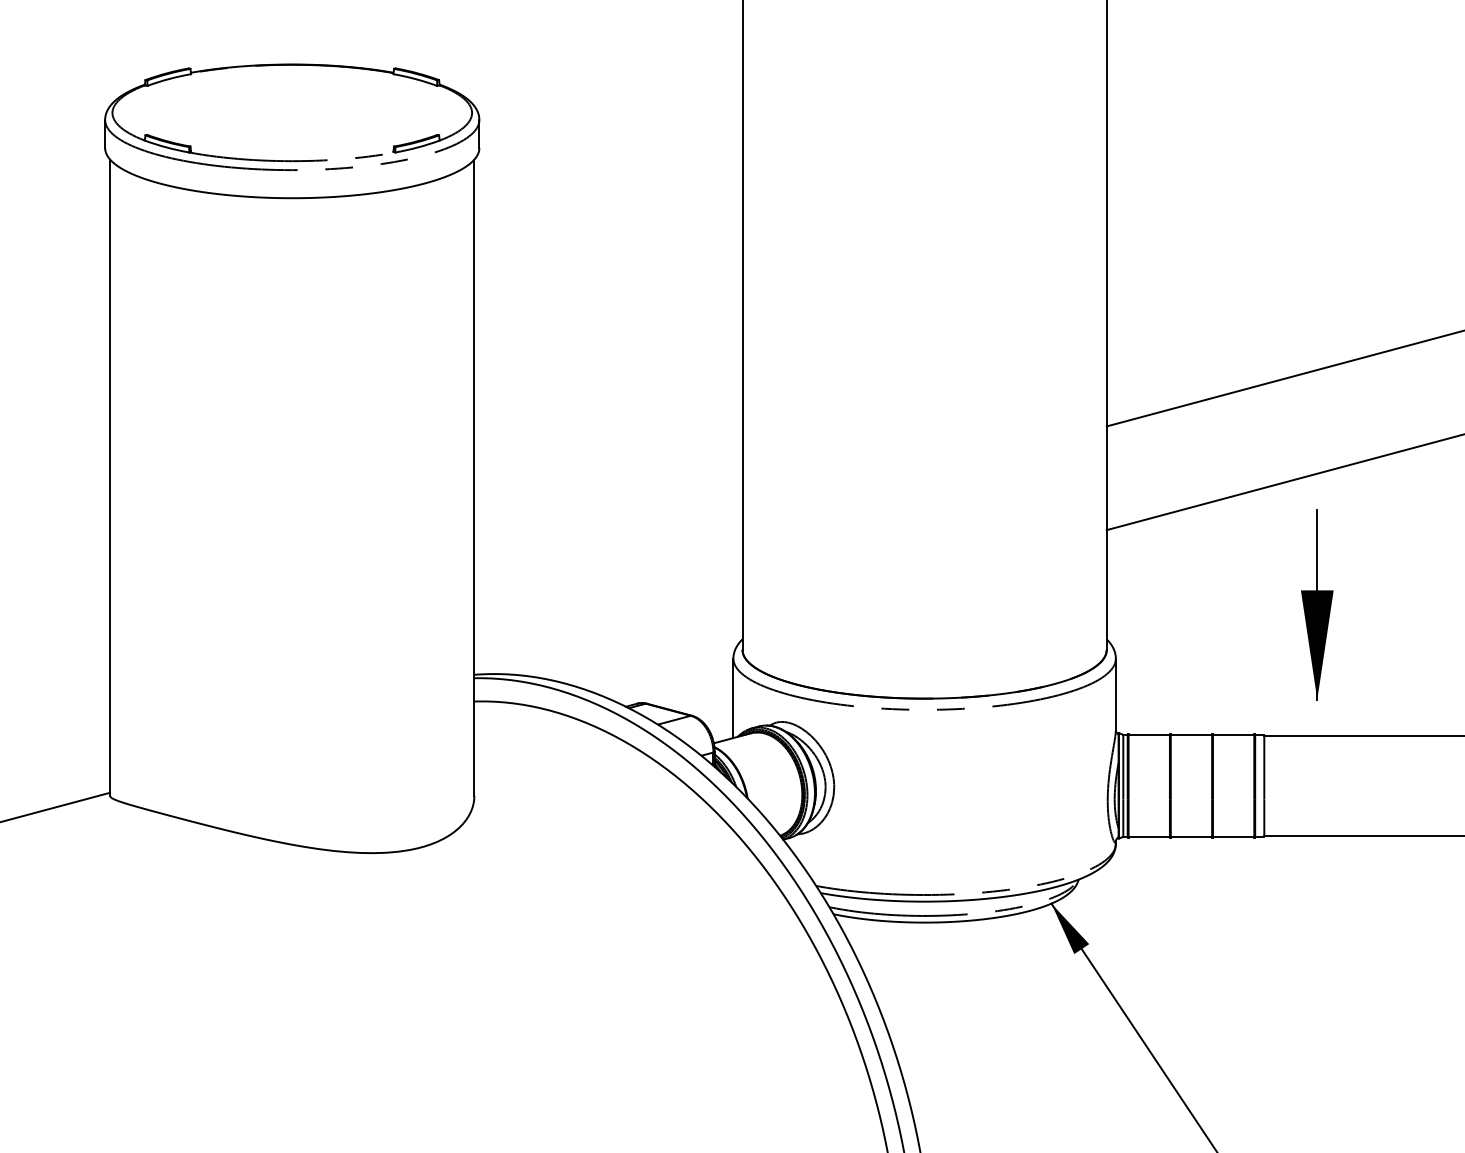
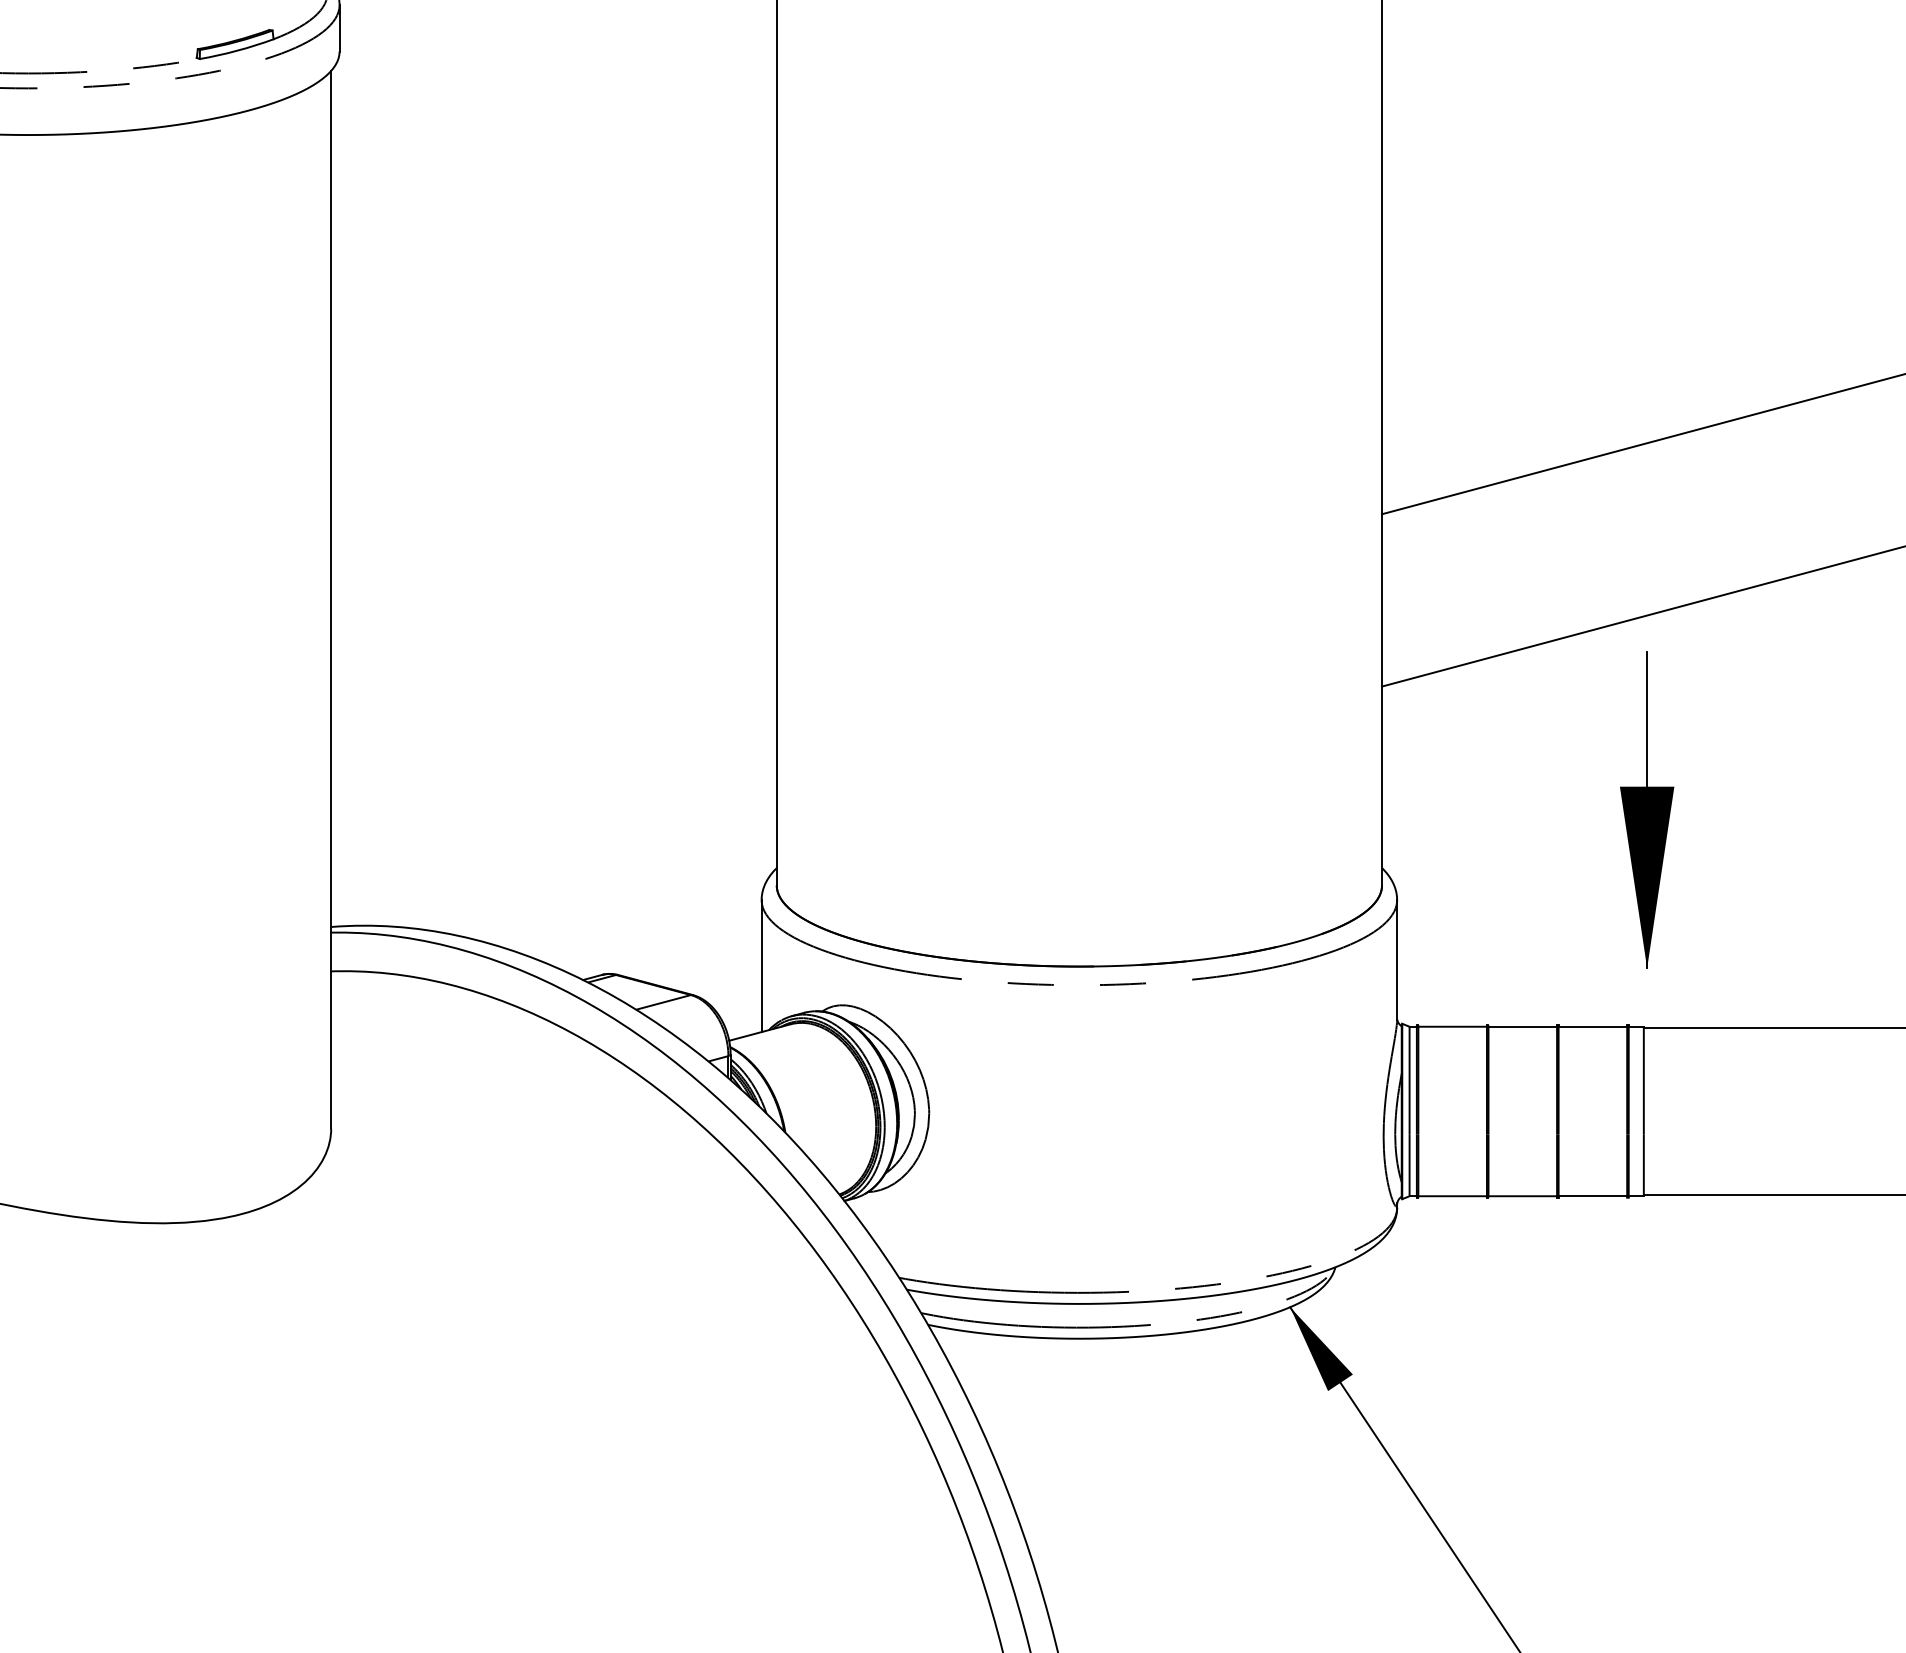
part: (1317, 604) -> (1647, 810), moved

